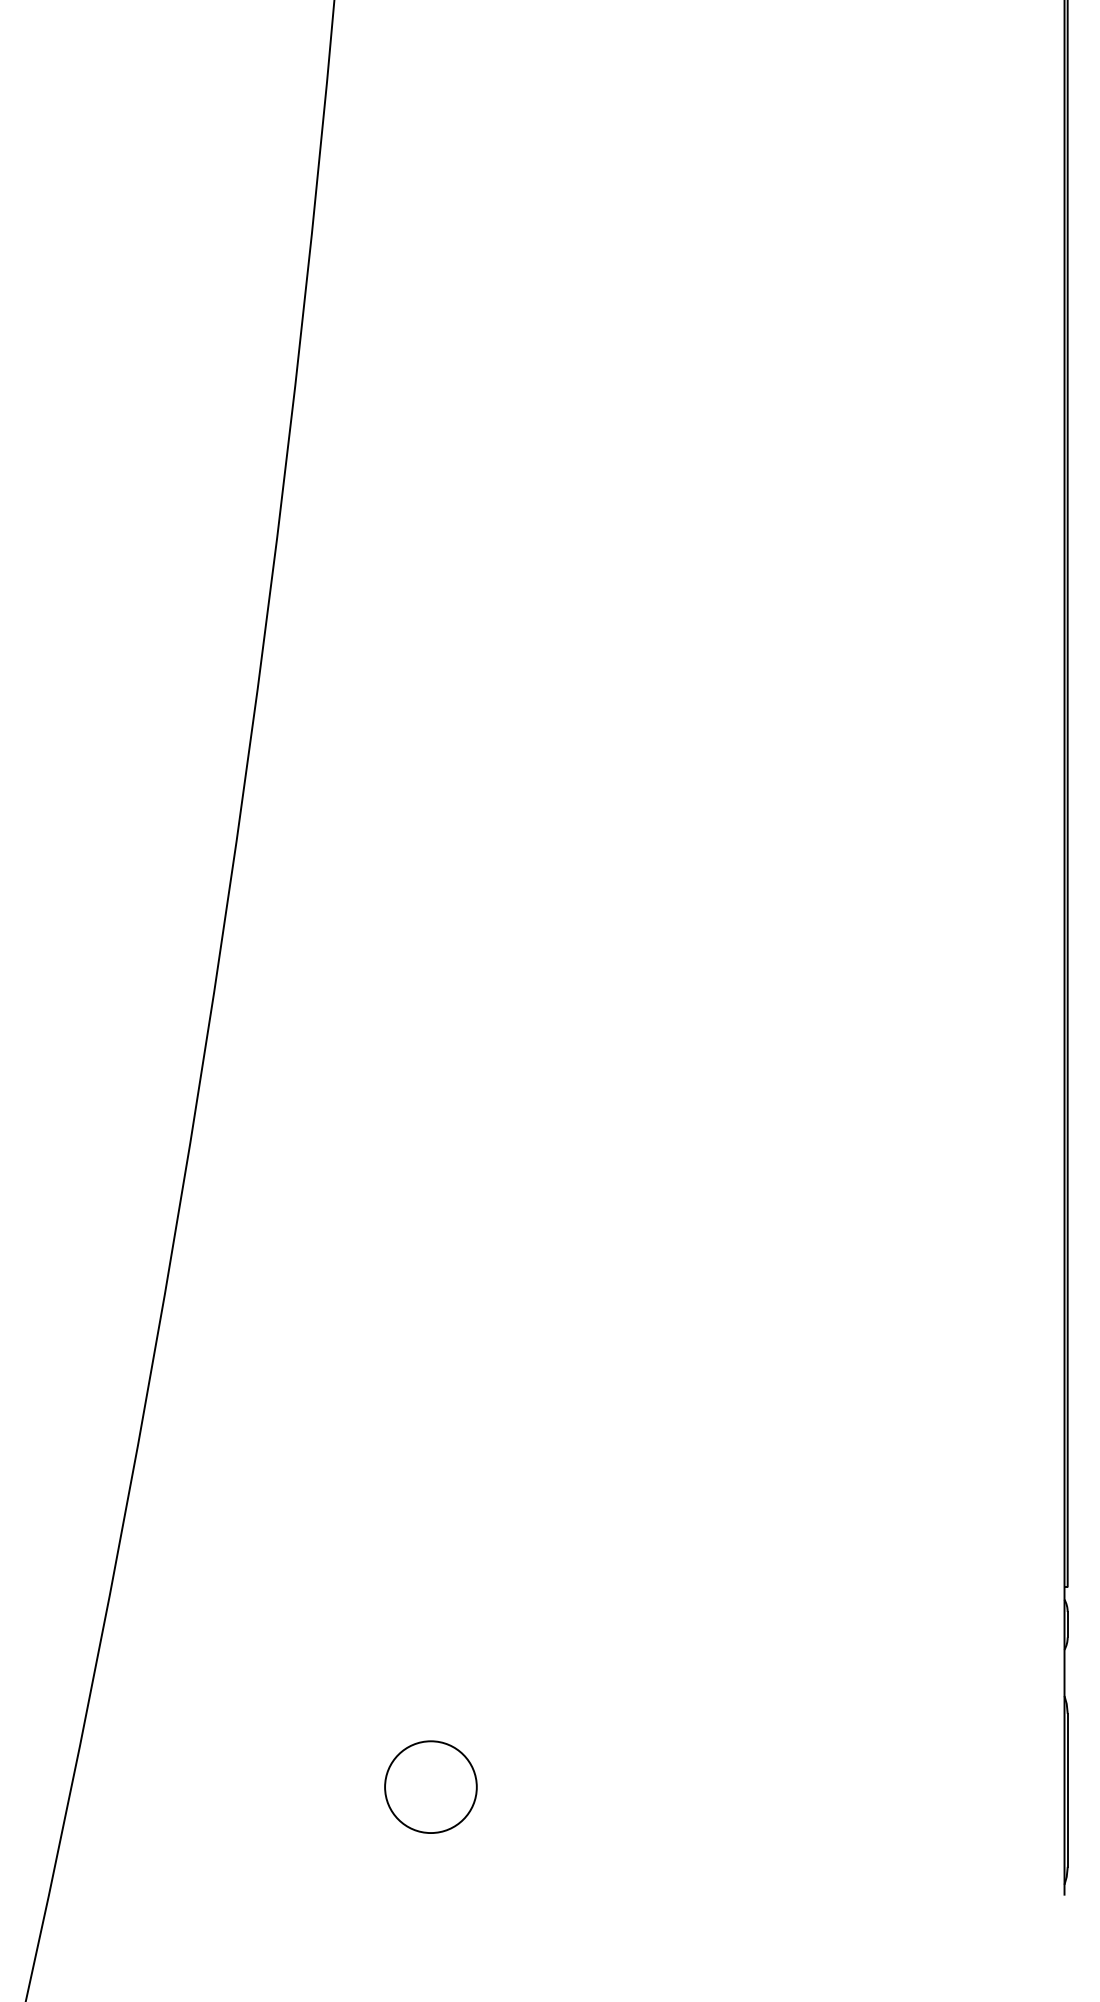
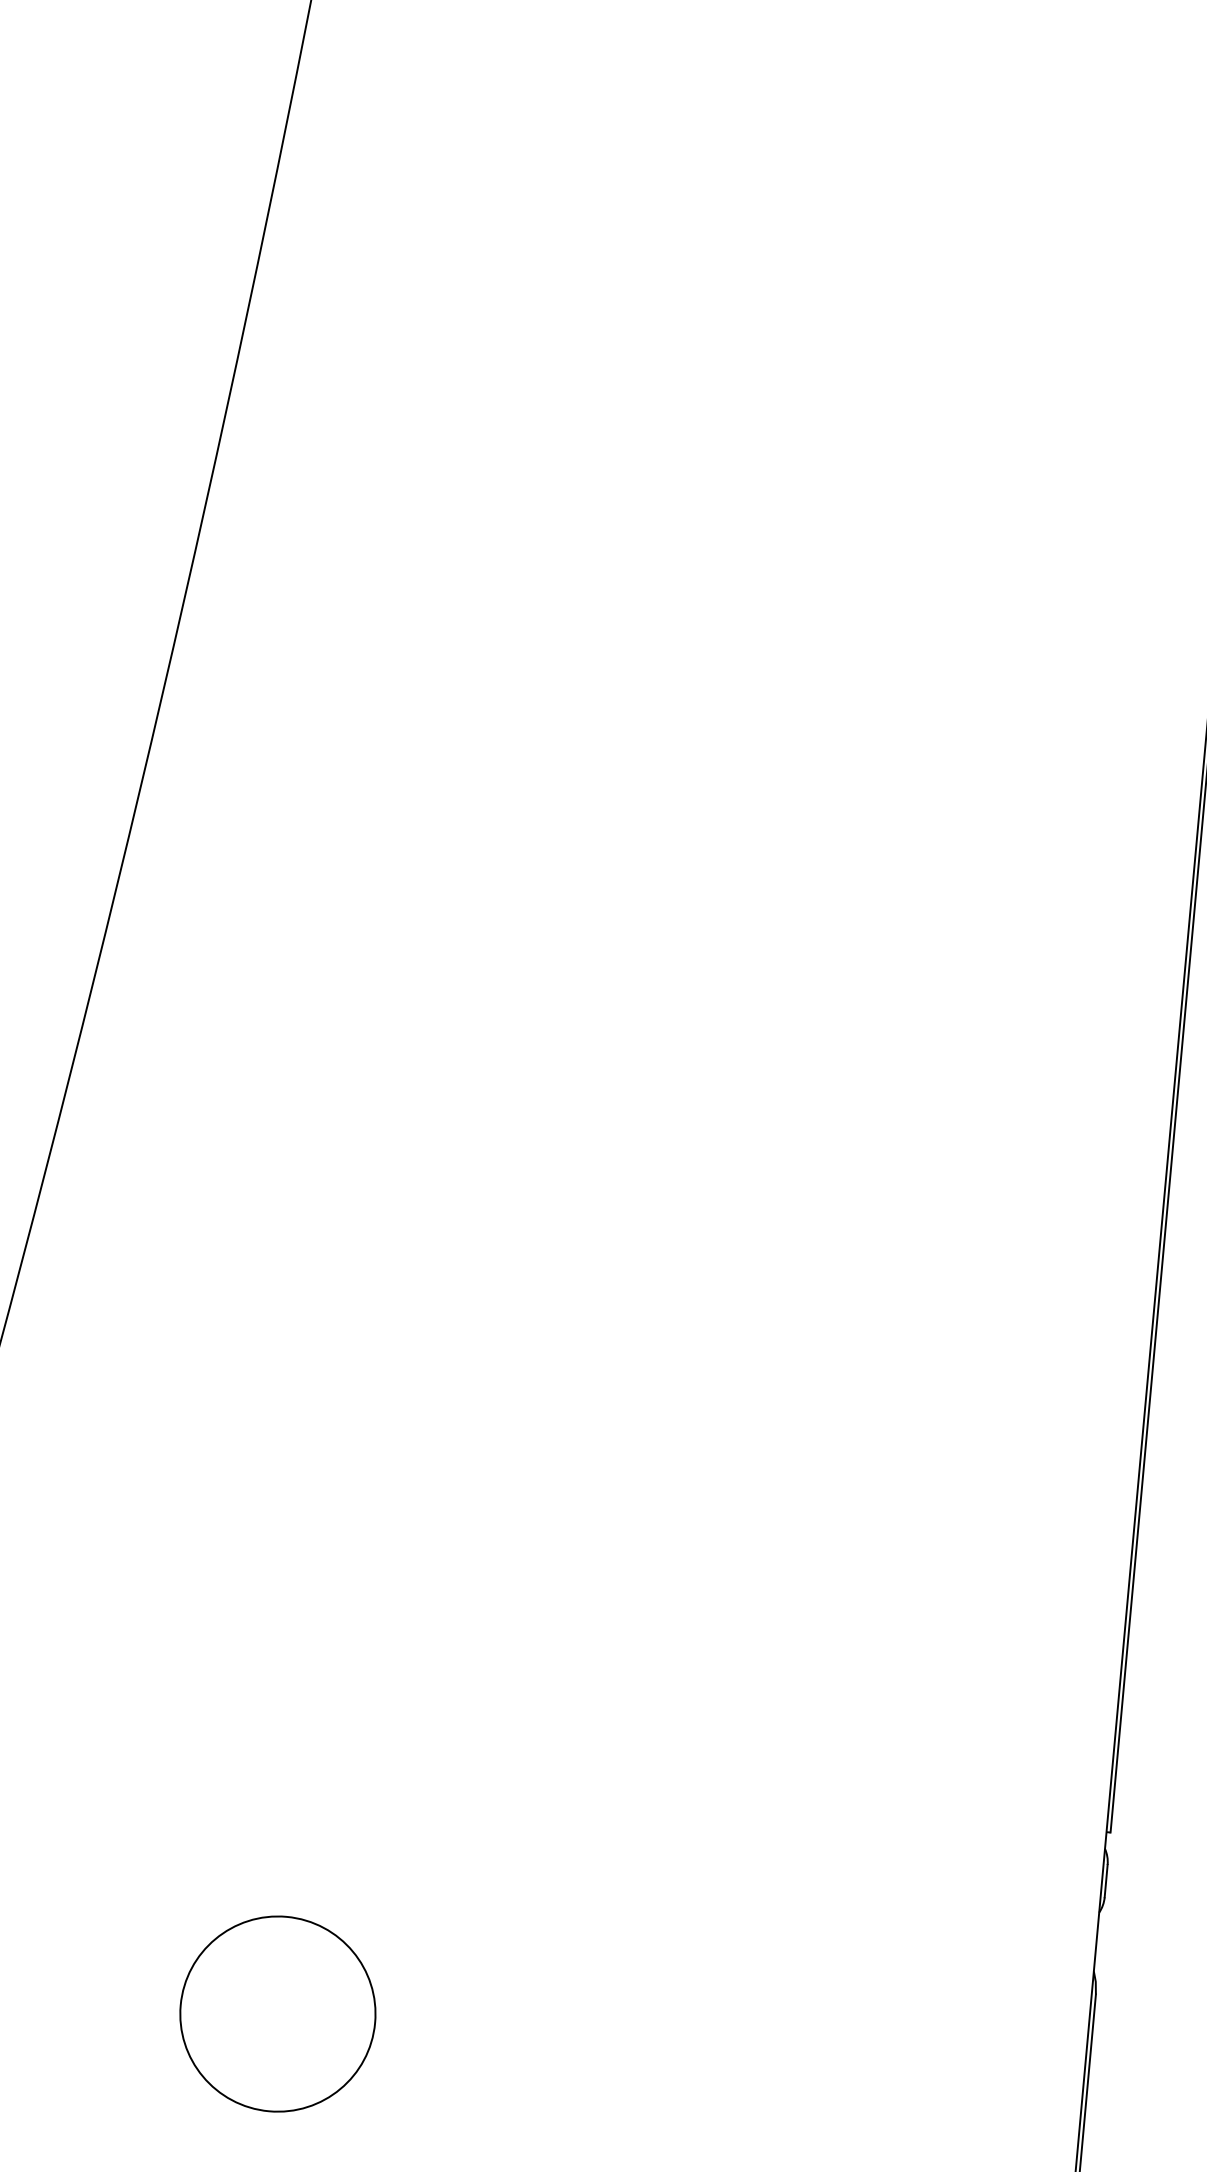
circle: (430, 1786) -> (277, 2013), size x1.67

